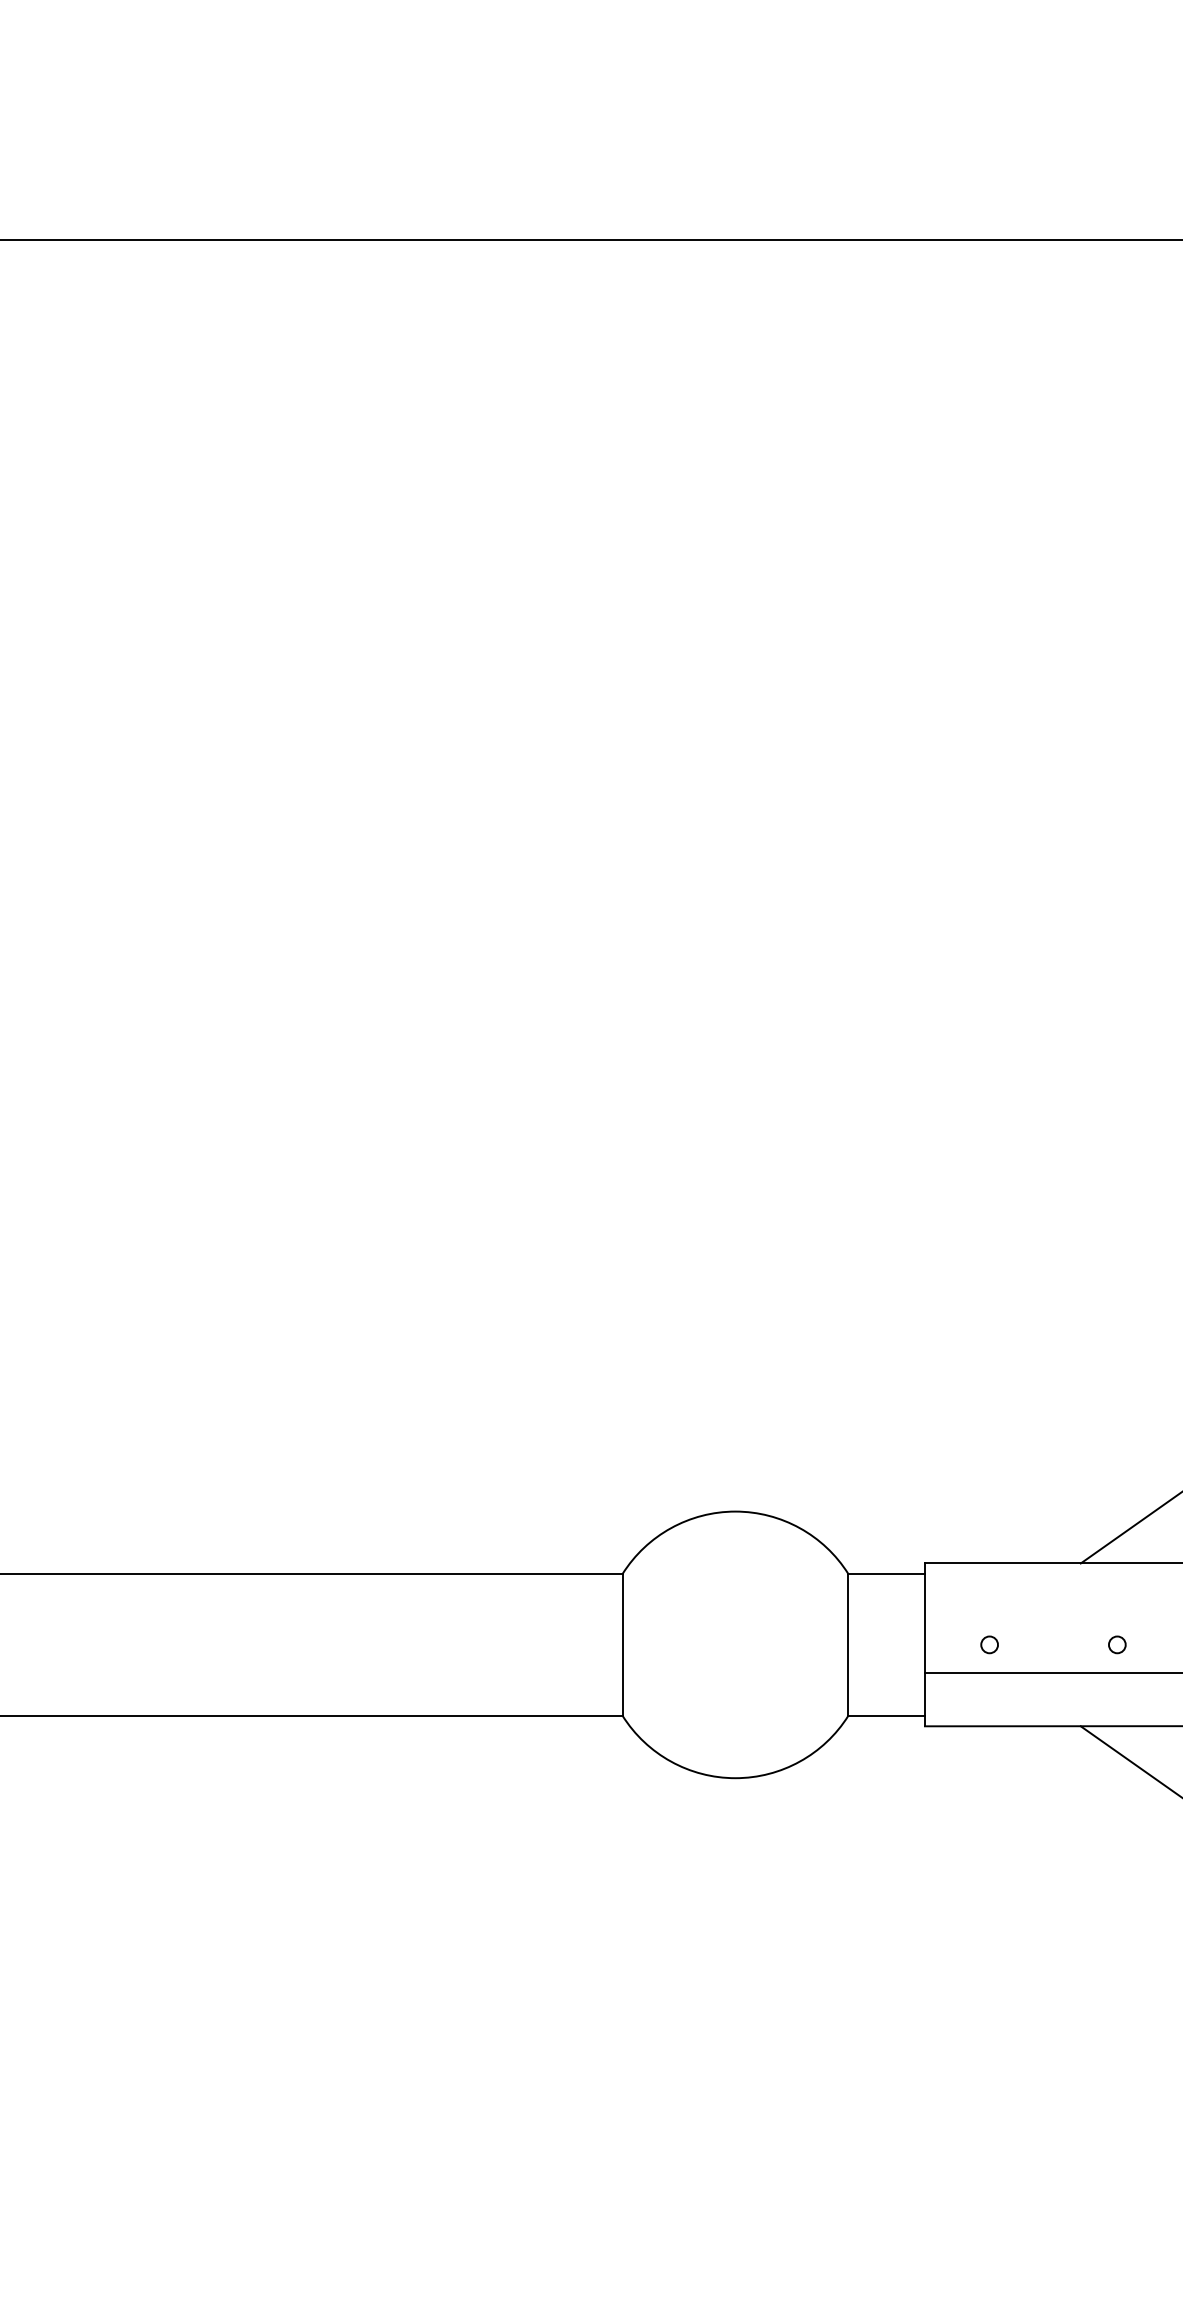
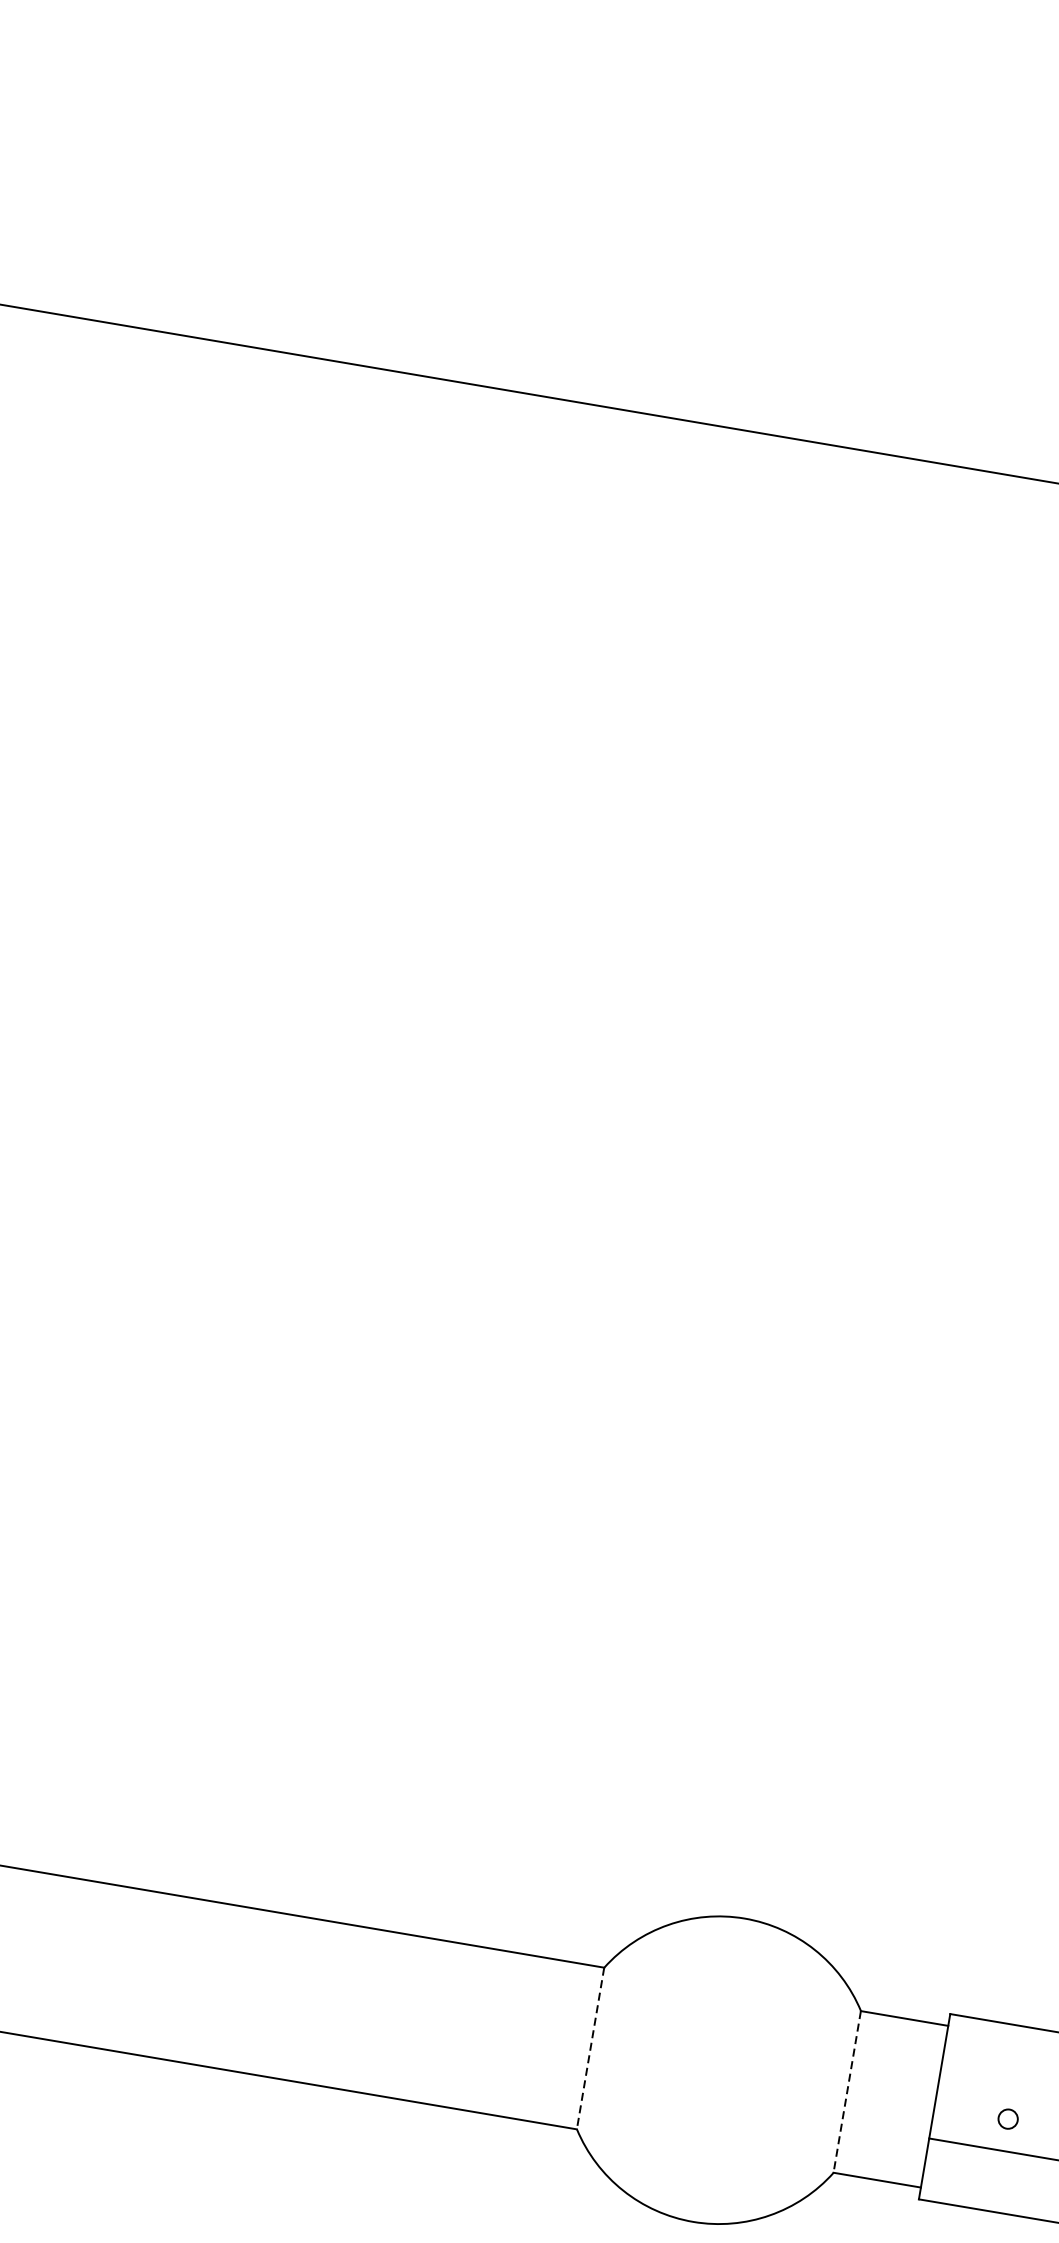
line: (622, 1645) -> (590, 2049), solid -> dashed
line: (848, 1645) -> (847, 2092), solid -> dashed

